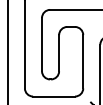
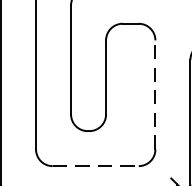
line: (83, 61) -> (155, 94), solid -> dashed
line: (54, 96) -> (96, 166), solid -> dashed

